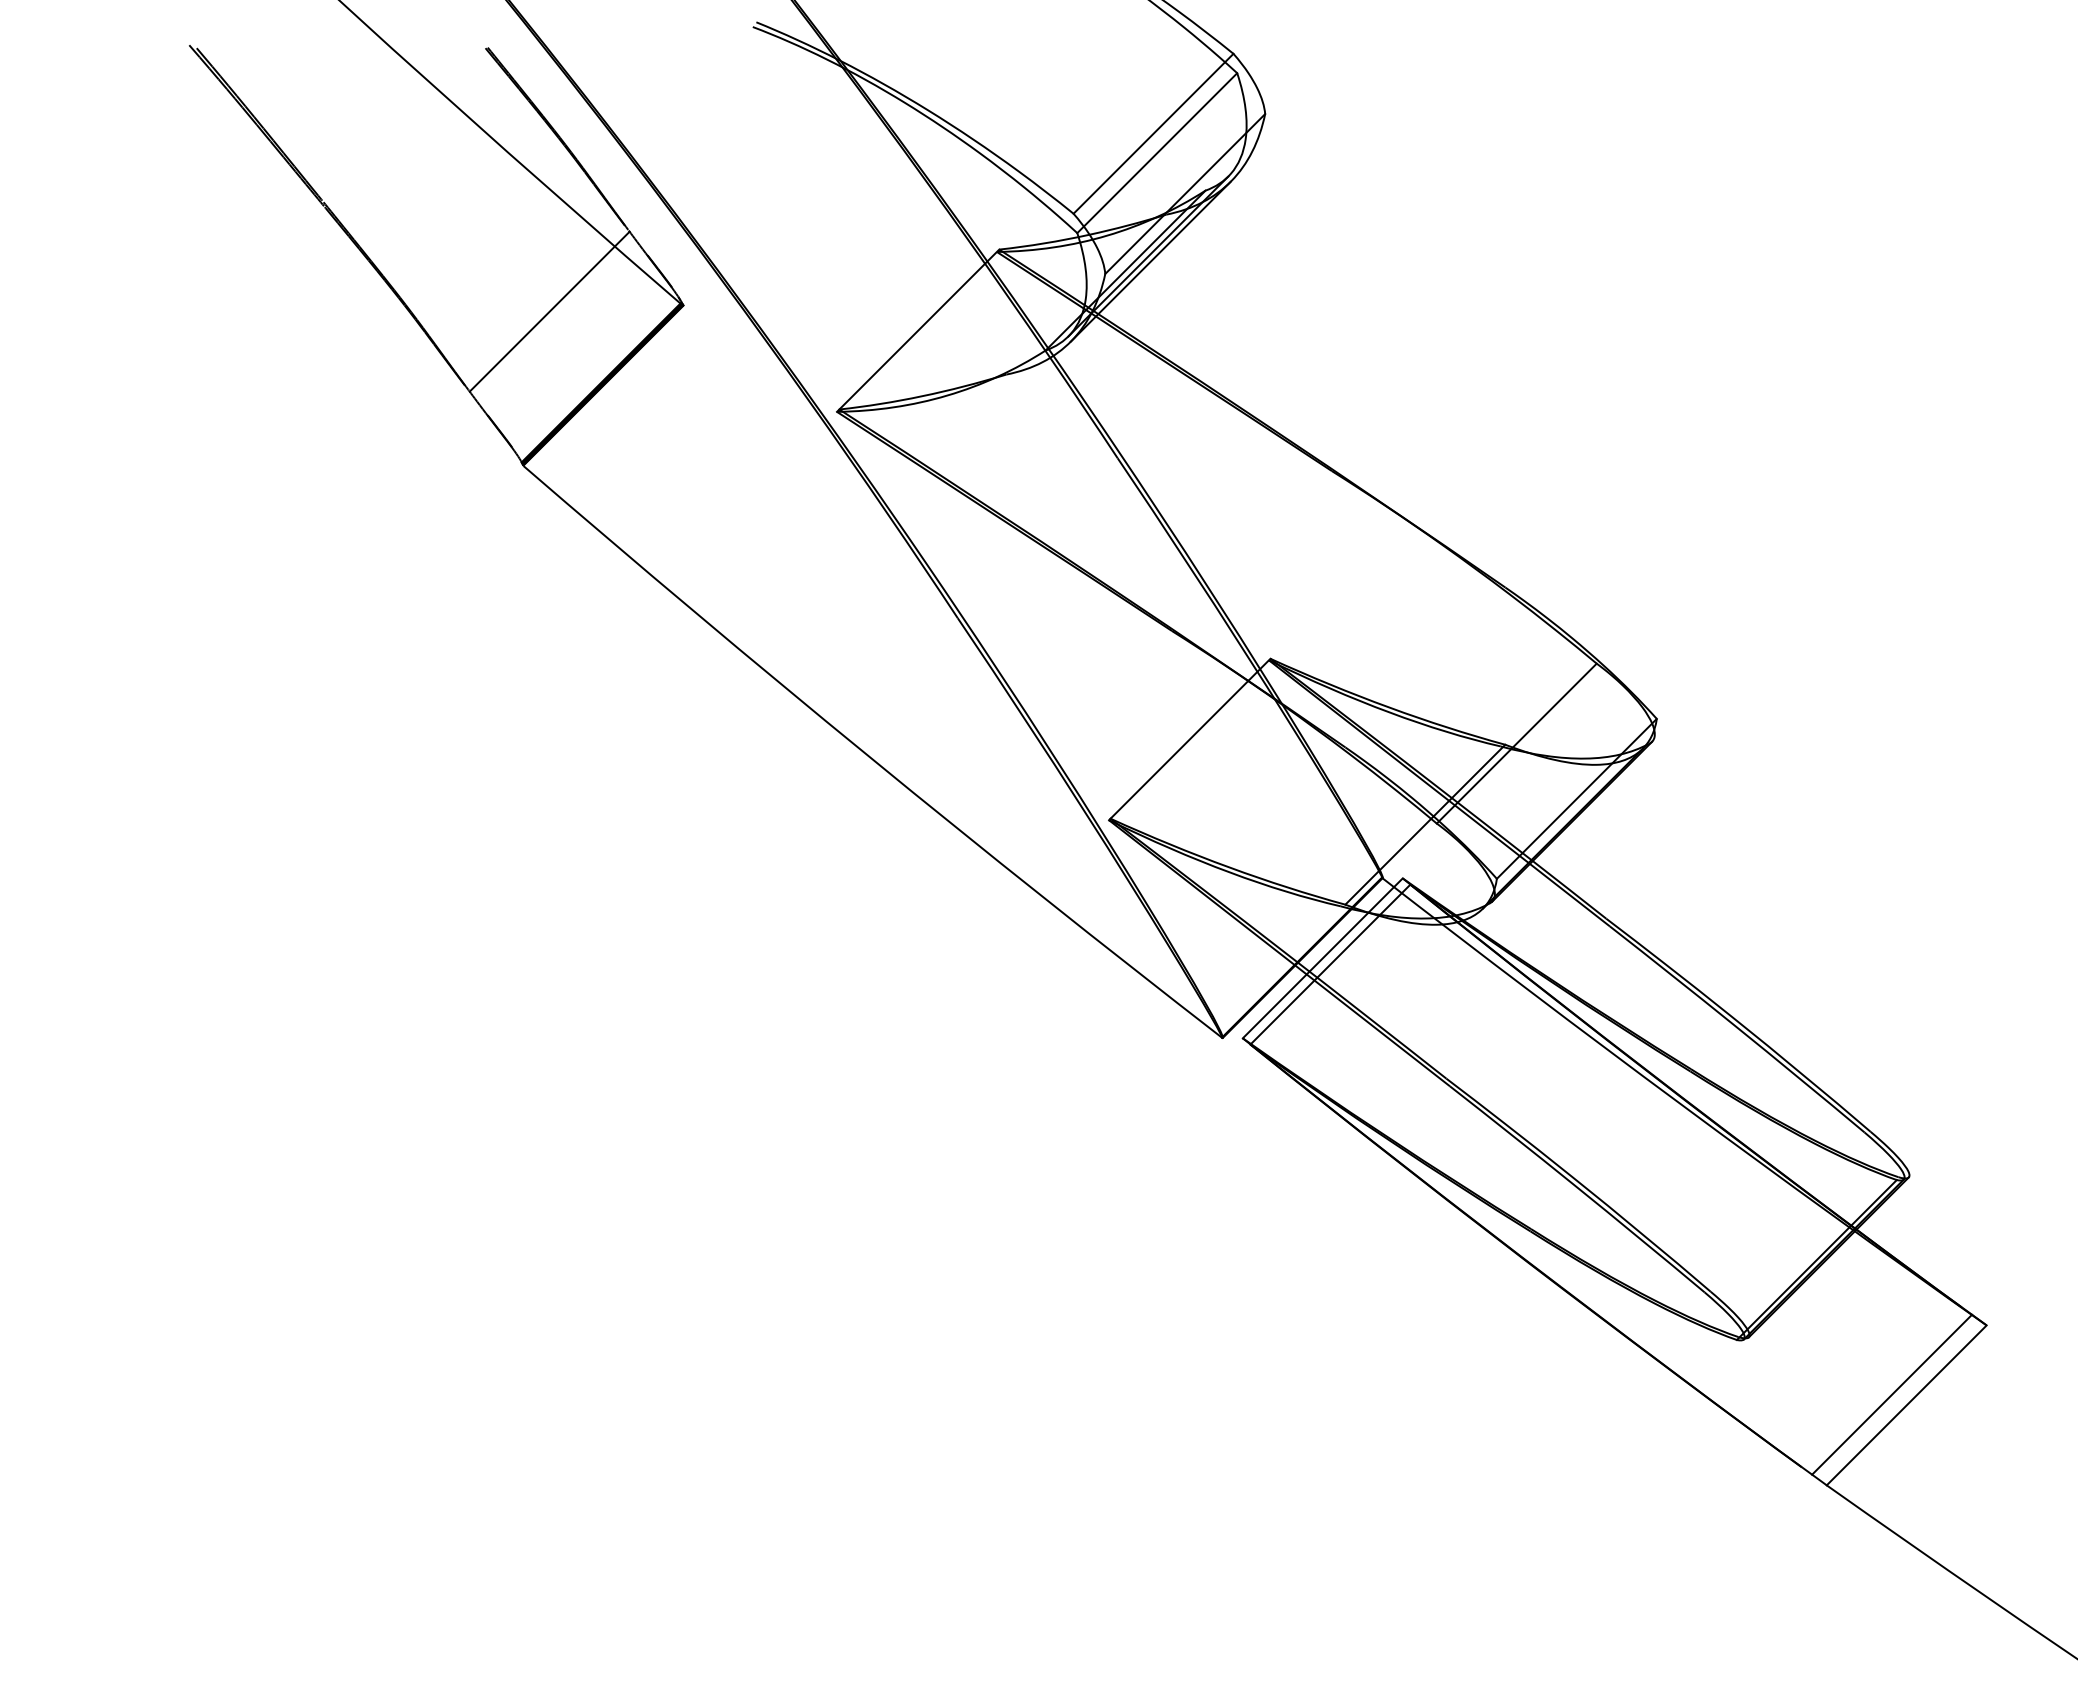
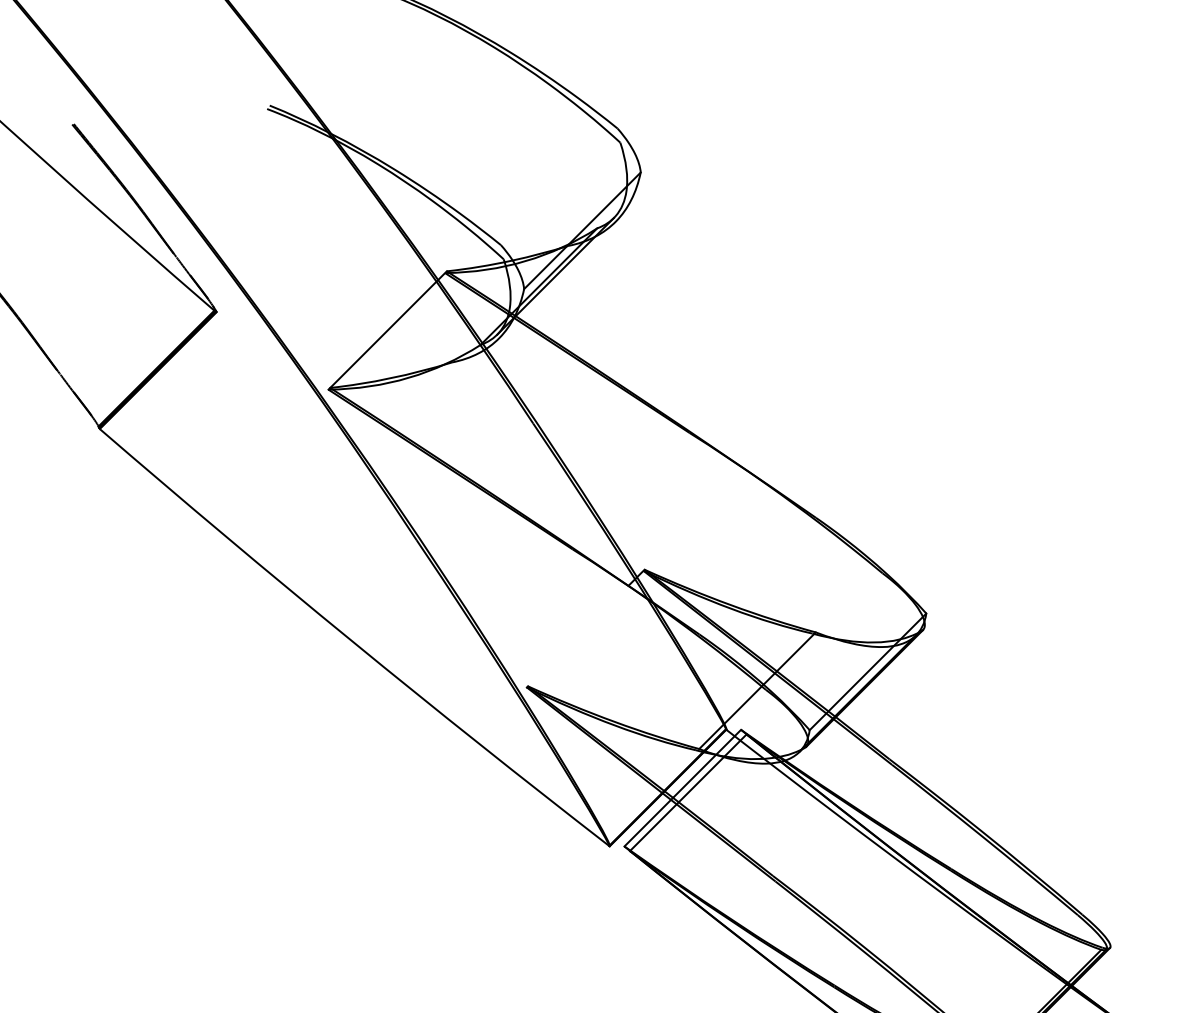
line: (1153, 133) -> (559, 186), removed
line: (1157, 153) -> (562, 201), removed
line: (1150, 261) -> (557, 280), removed
line: (549, 311) -> (118, 316), removed
line: (1516, 743) -> (824, 631), removed
line: (1179, 749) -> (578, 635), removed

